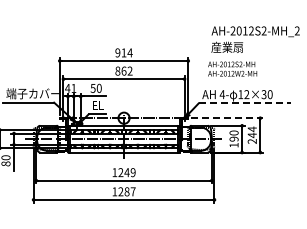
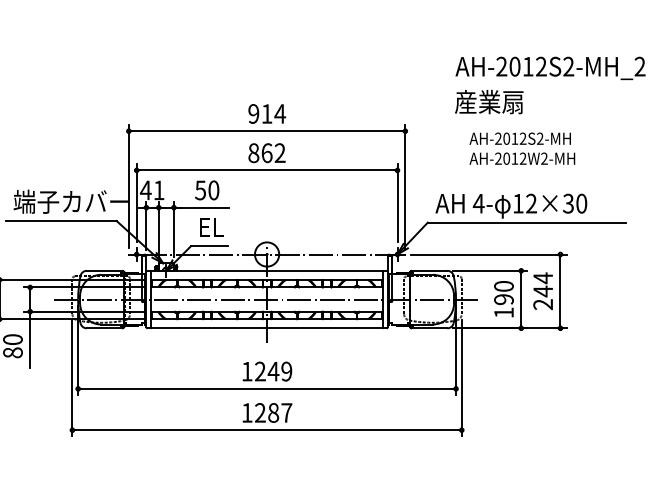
text: (232, 68) -> (522, 147), moved
line: (244, 103) -> (526, 222), dashed -> solid
line: (227, 118) -> (489, 255), dashed -> solid

